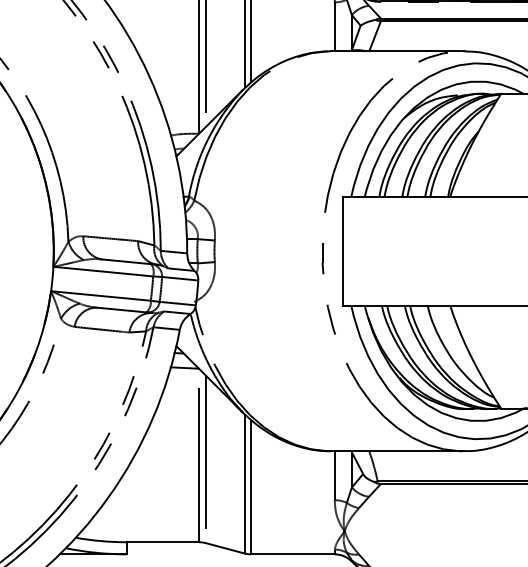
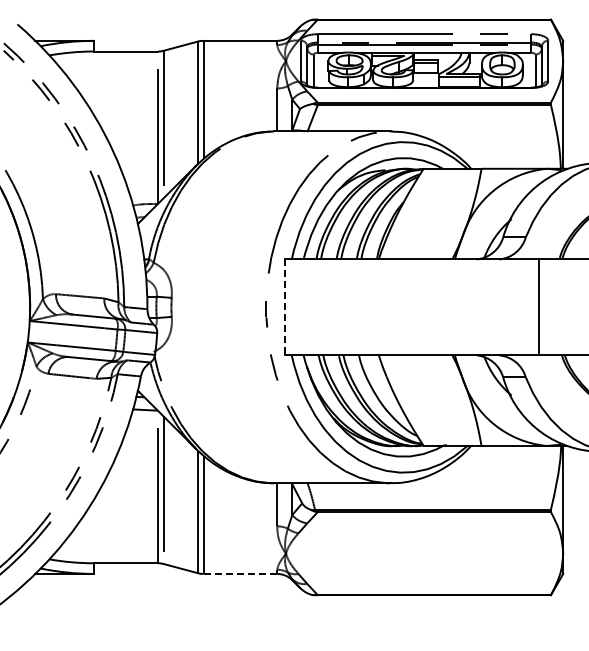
line: (343, 251) -> (284, 307), solid -> dashed
line: (293, 553) -> (240, 573), solid -> dashed

